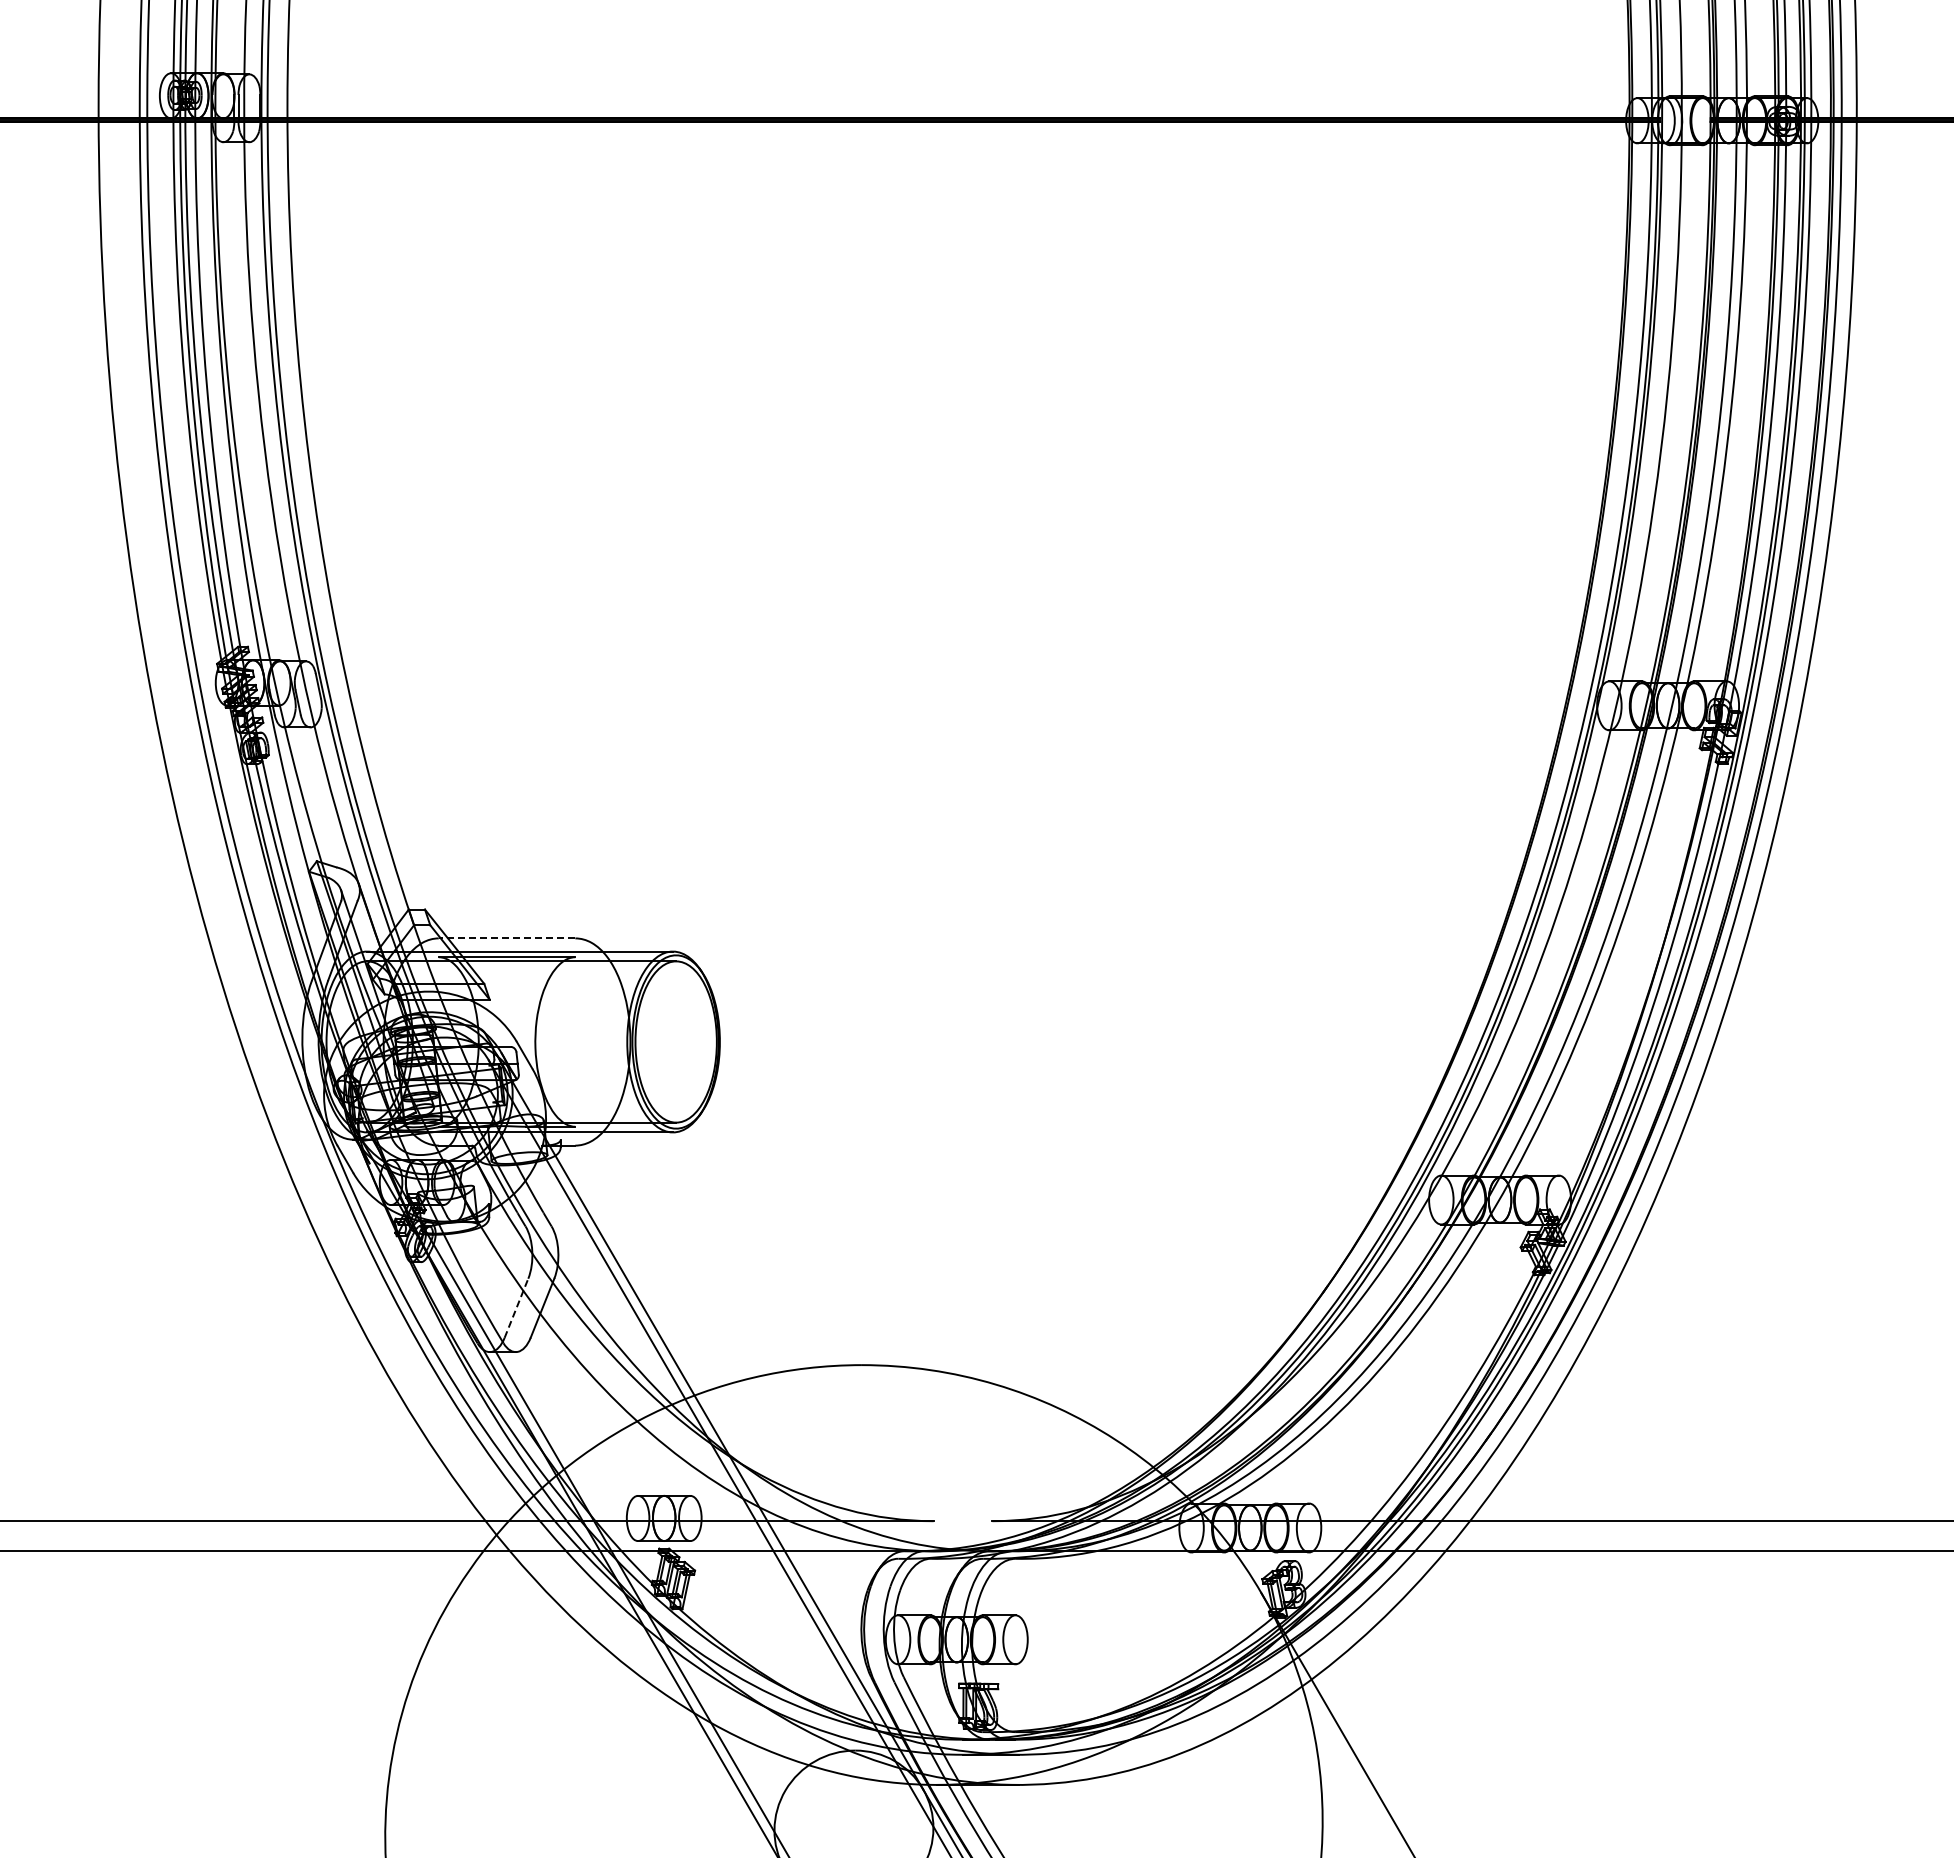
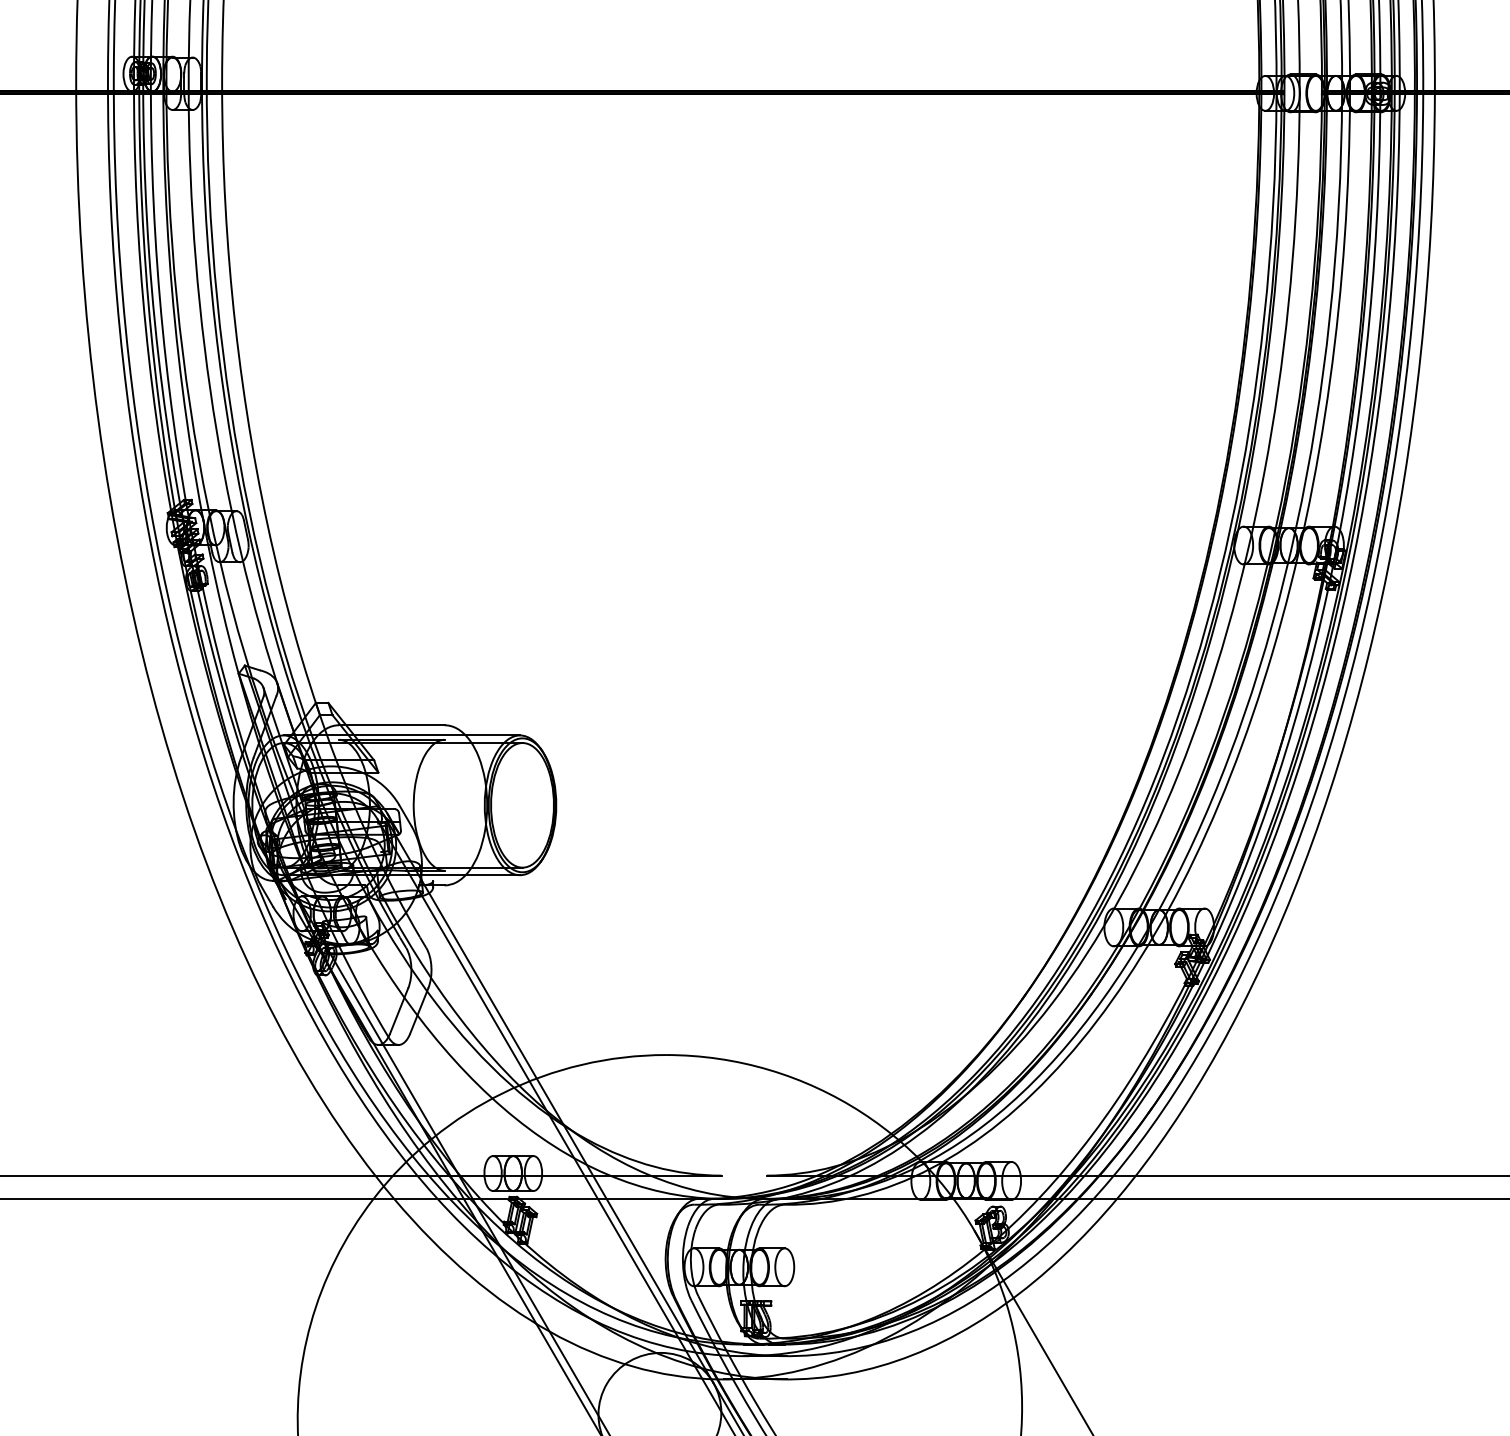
line: (506, 938) -> (391, 725), dashed -> solid
line: (516, 1308) -> (399, 1011), dashed -> solid

